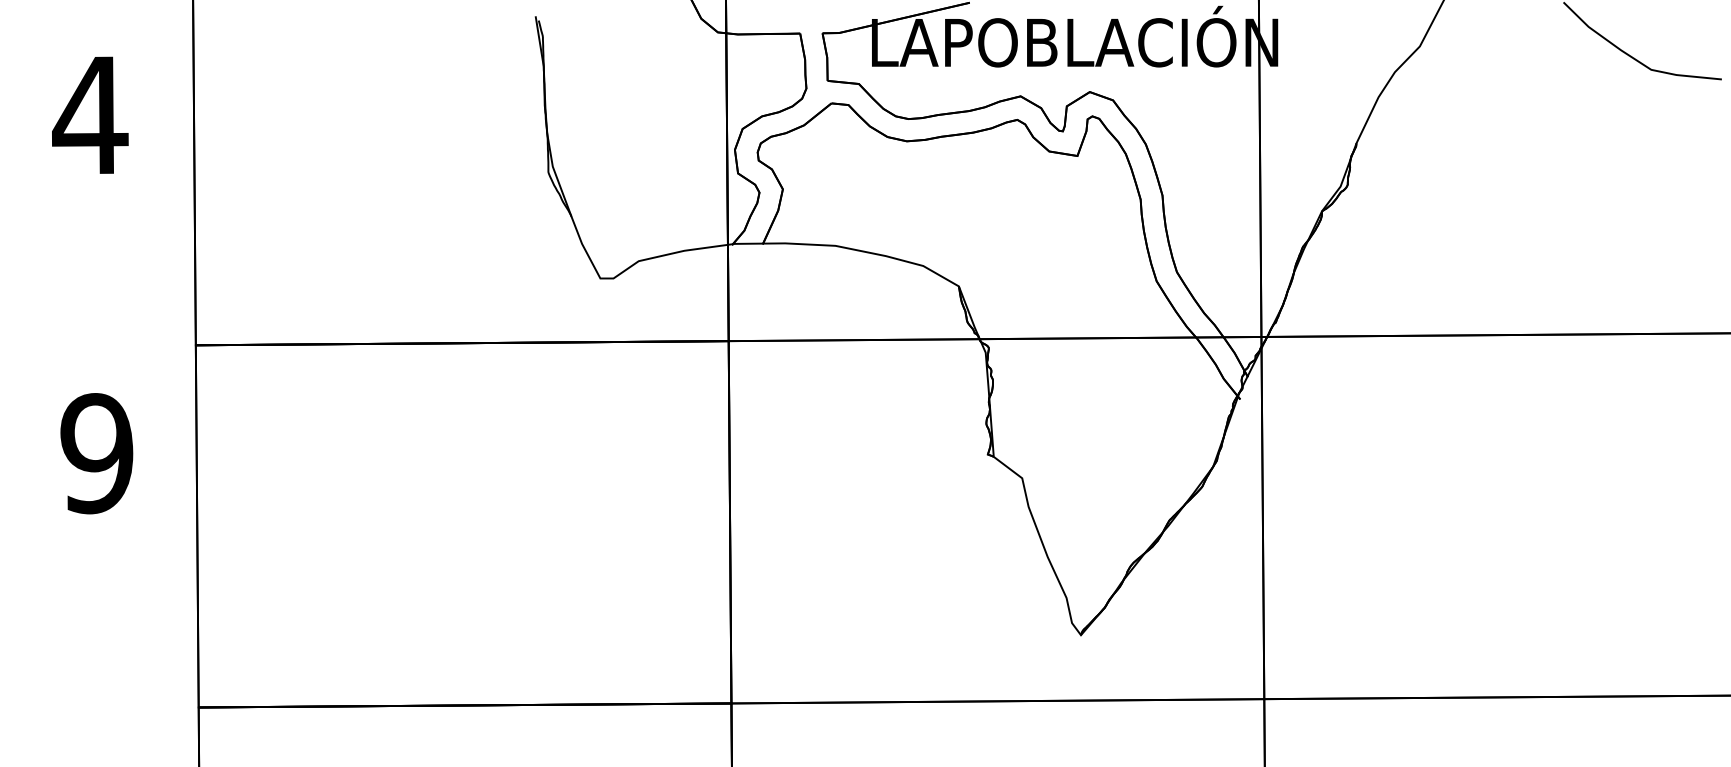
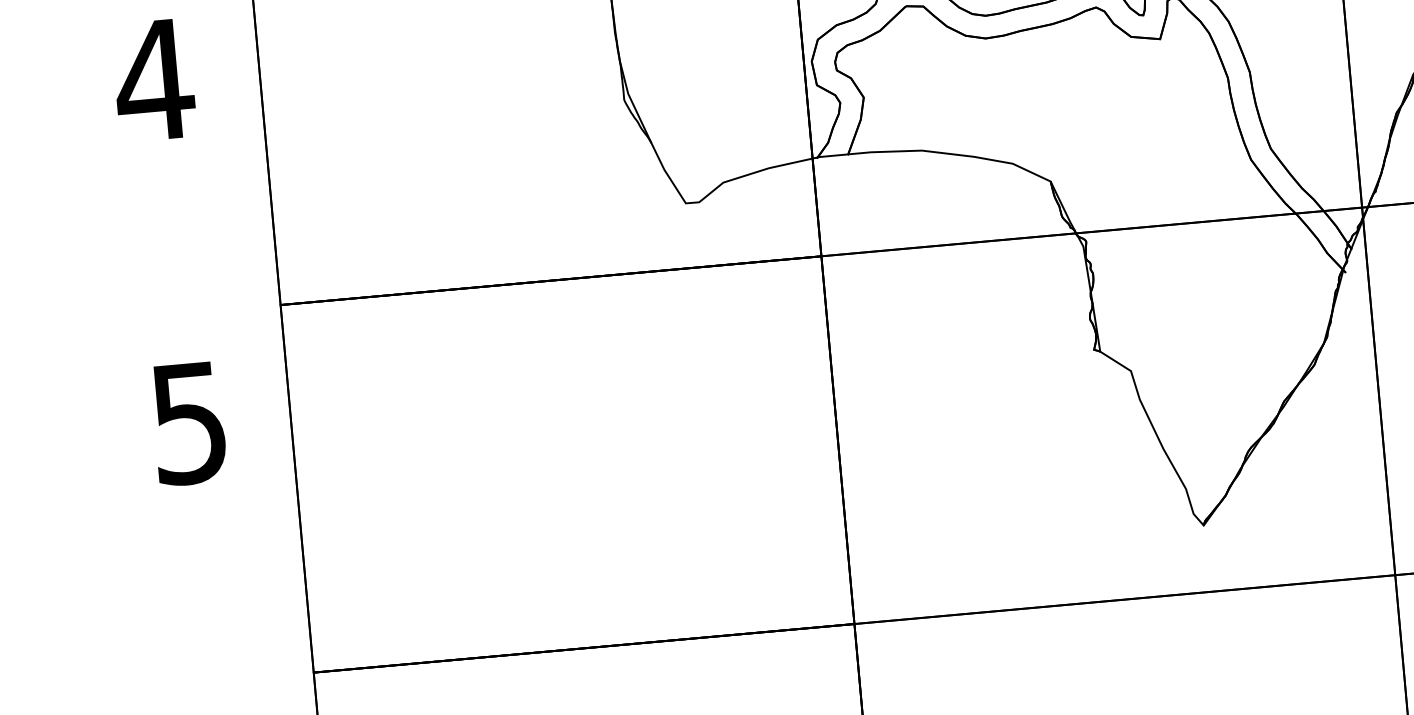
text: (96, 453) -> (188, 423), 9 -> 5

